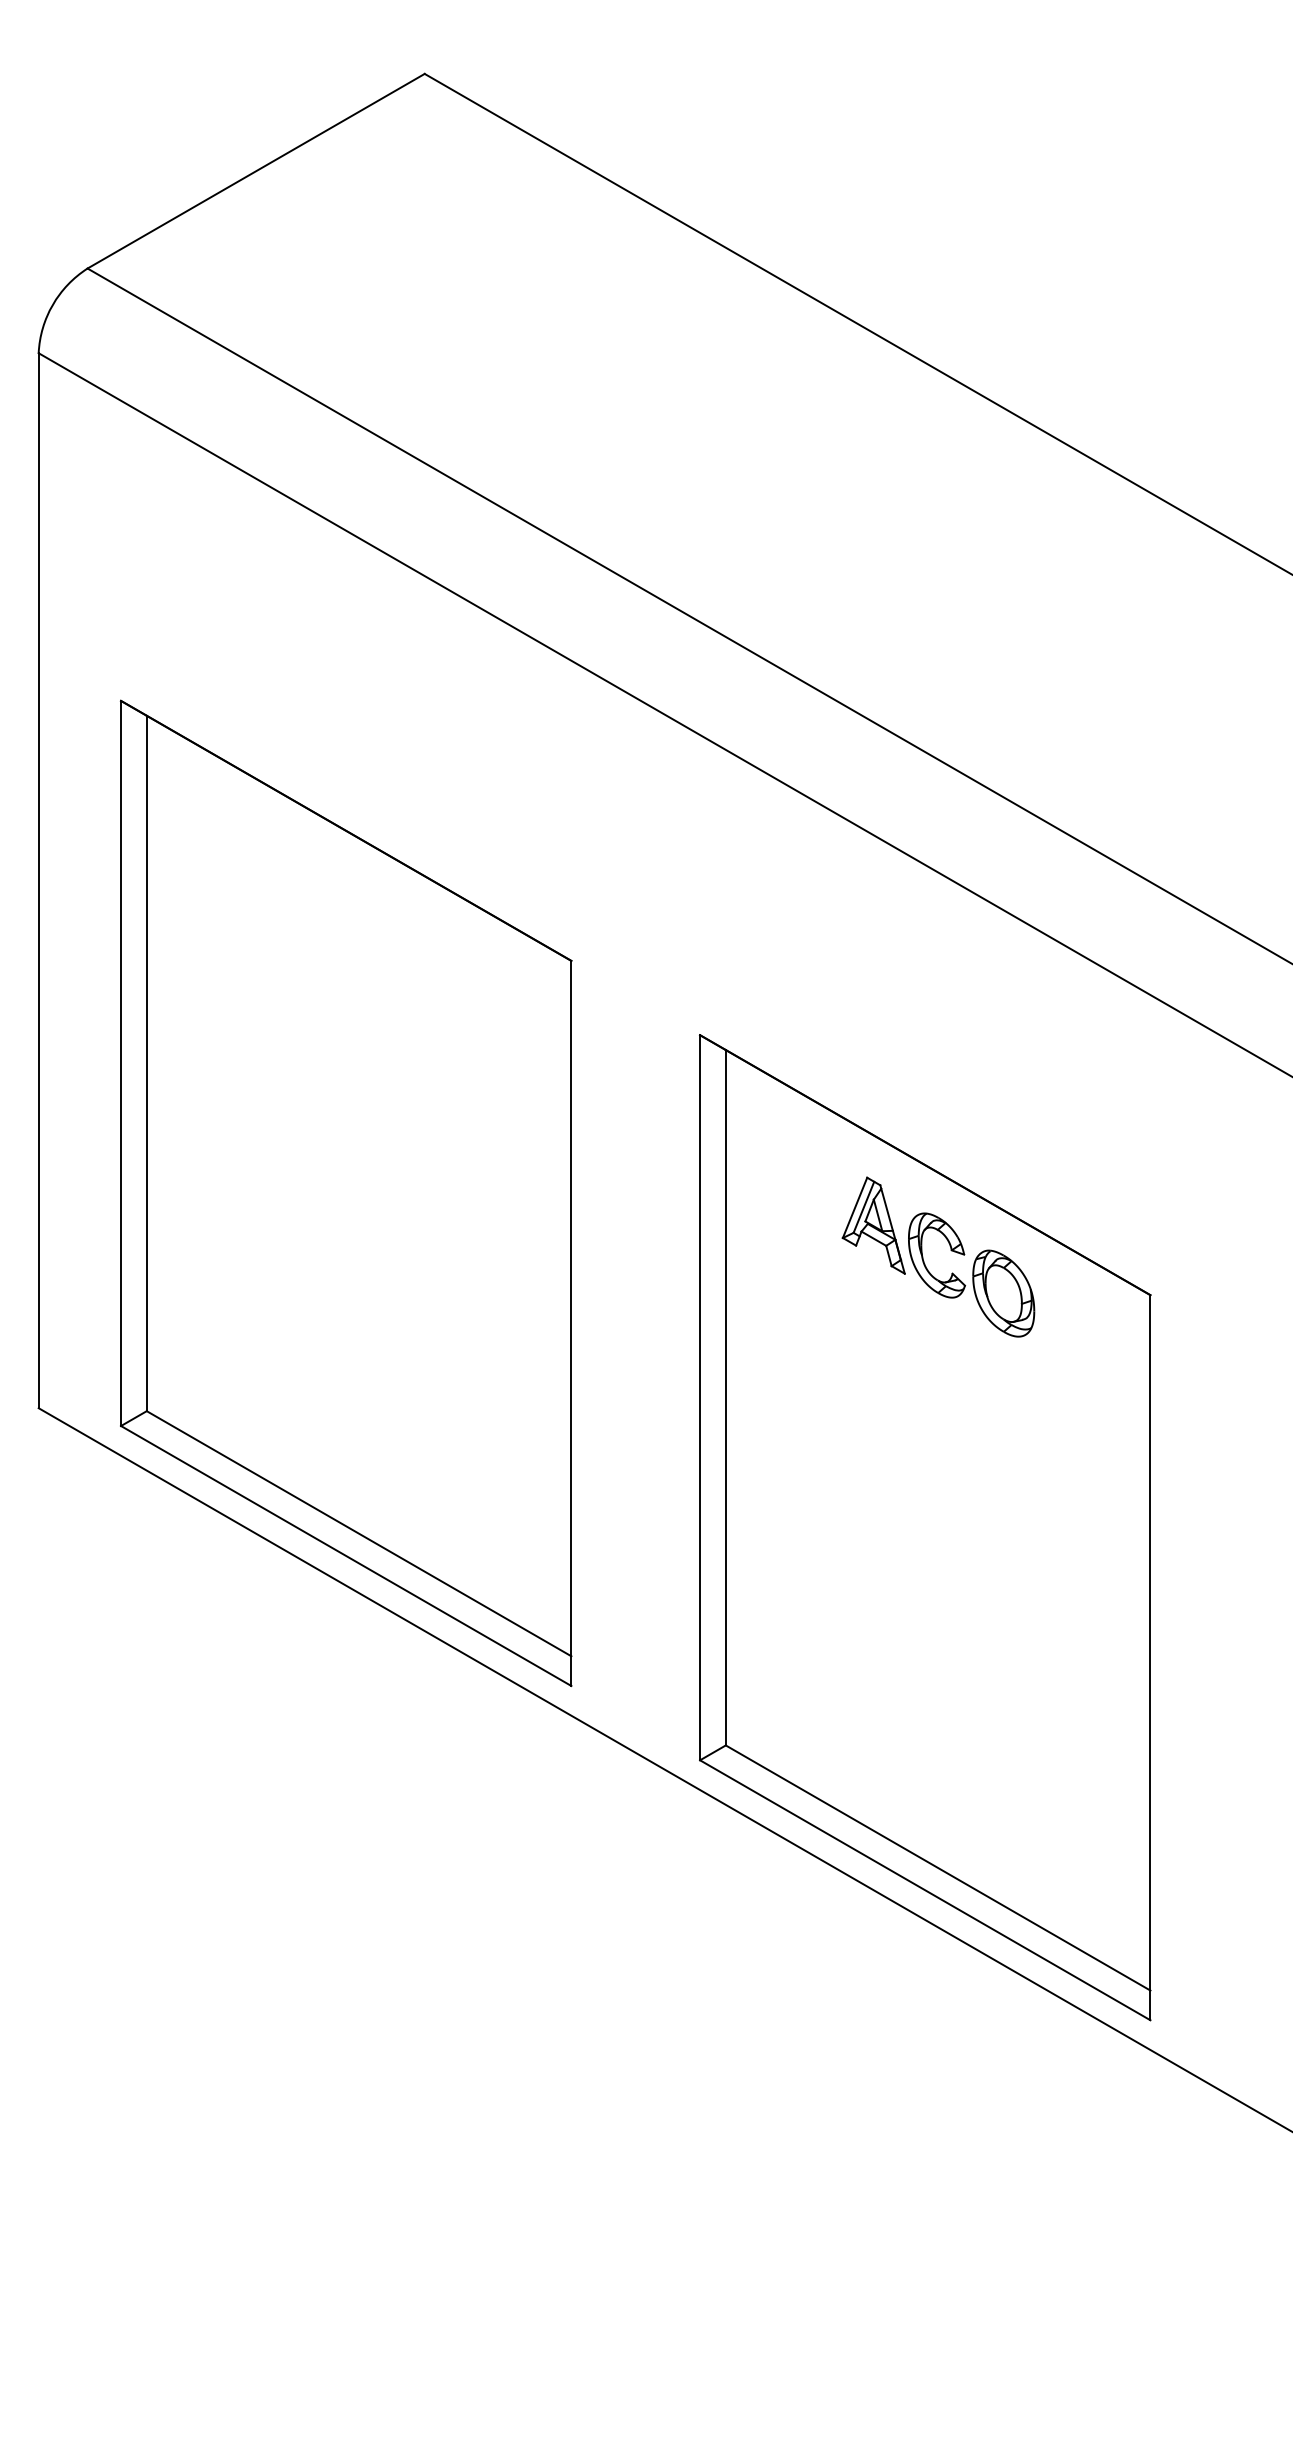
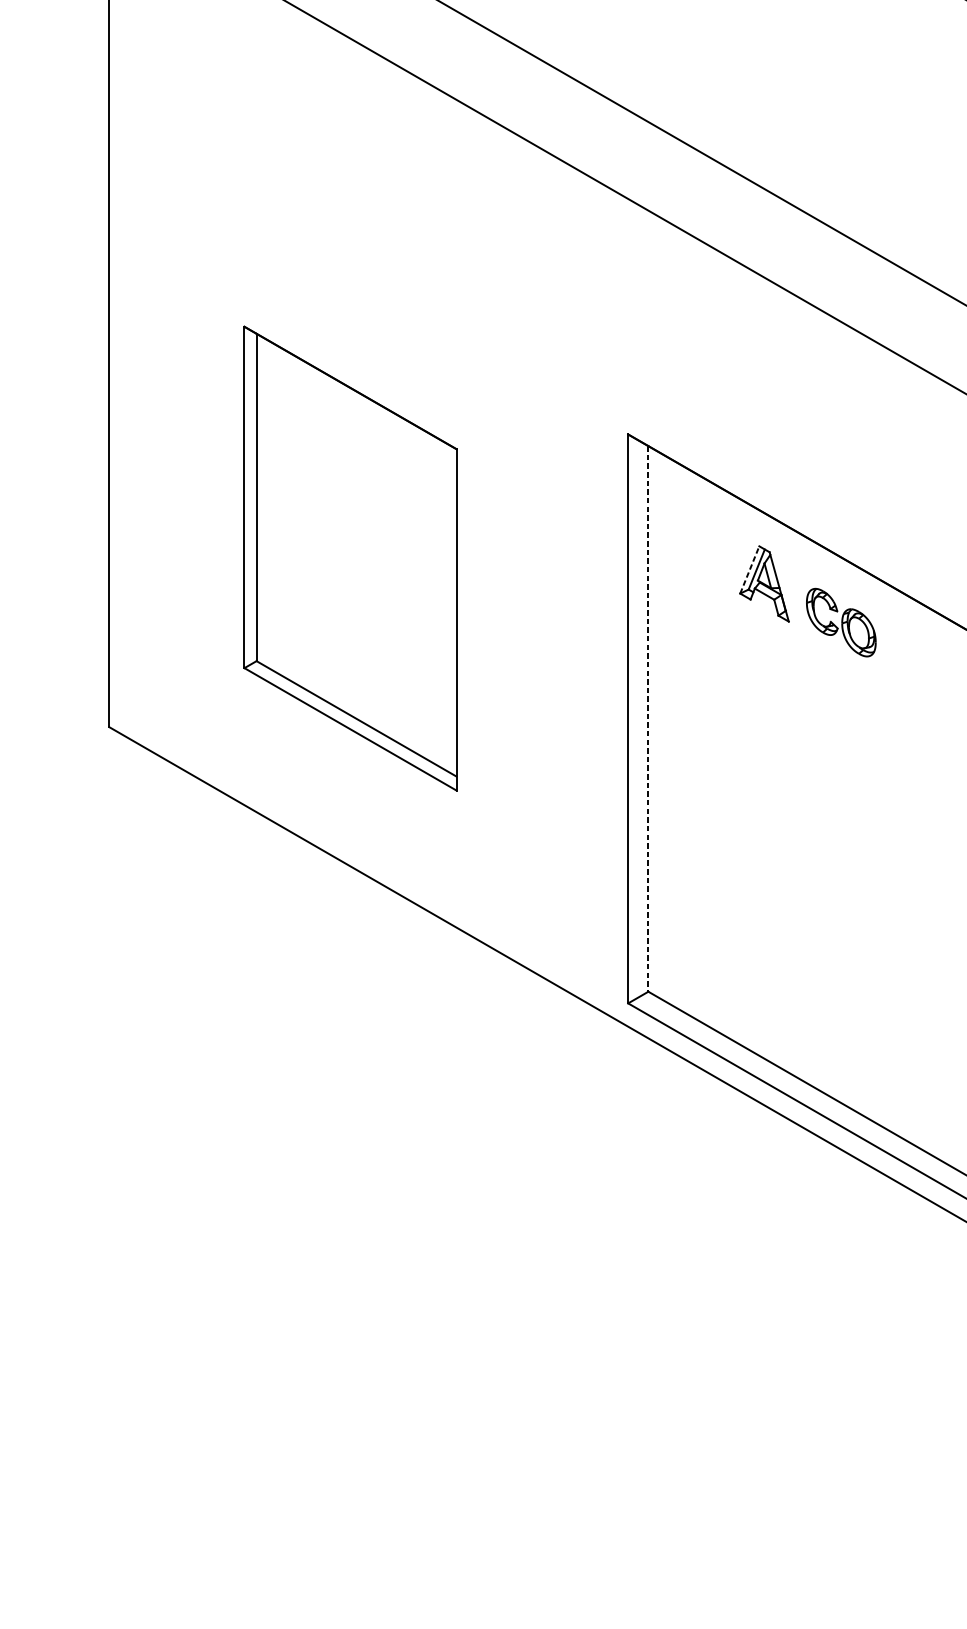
part: (345, 1193) -> (349, 558), size x0.6
line: (855, 1207) -> (750, 569), solid -> dashed
part: (971, 1274) -> (841, 622), size x0.7
line: (725, 1397) -> (648, 718), solid -> dashed

